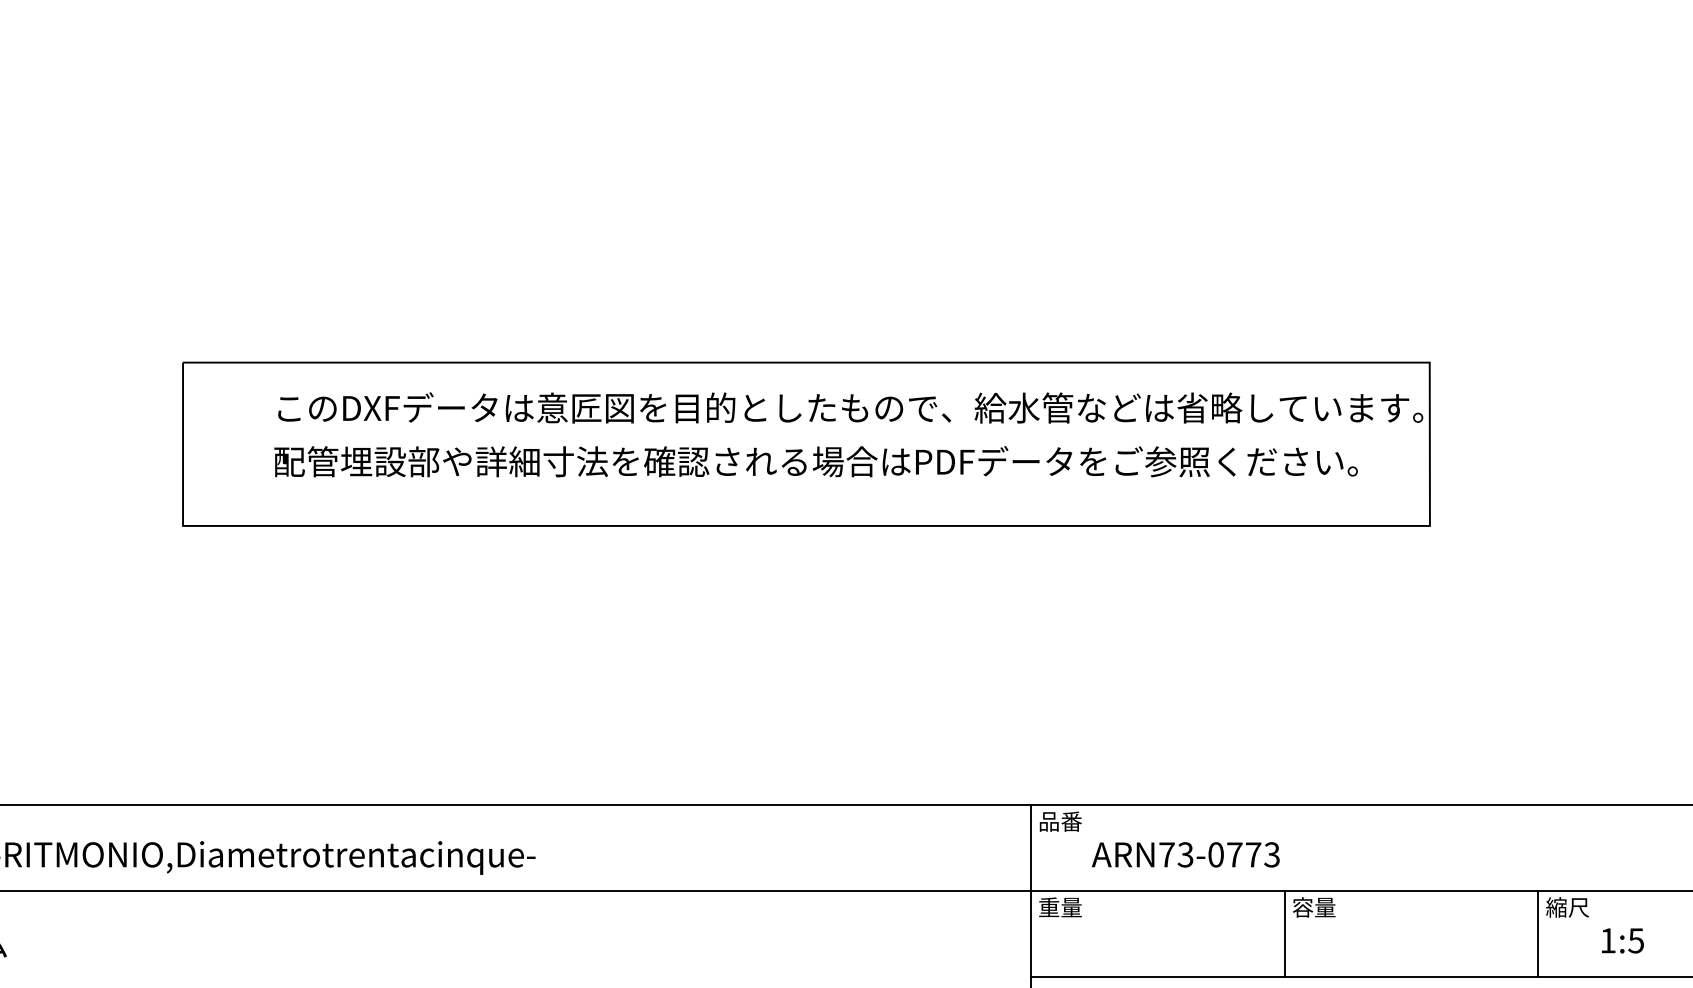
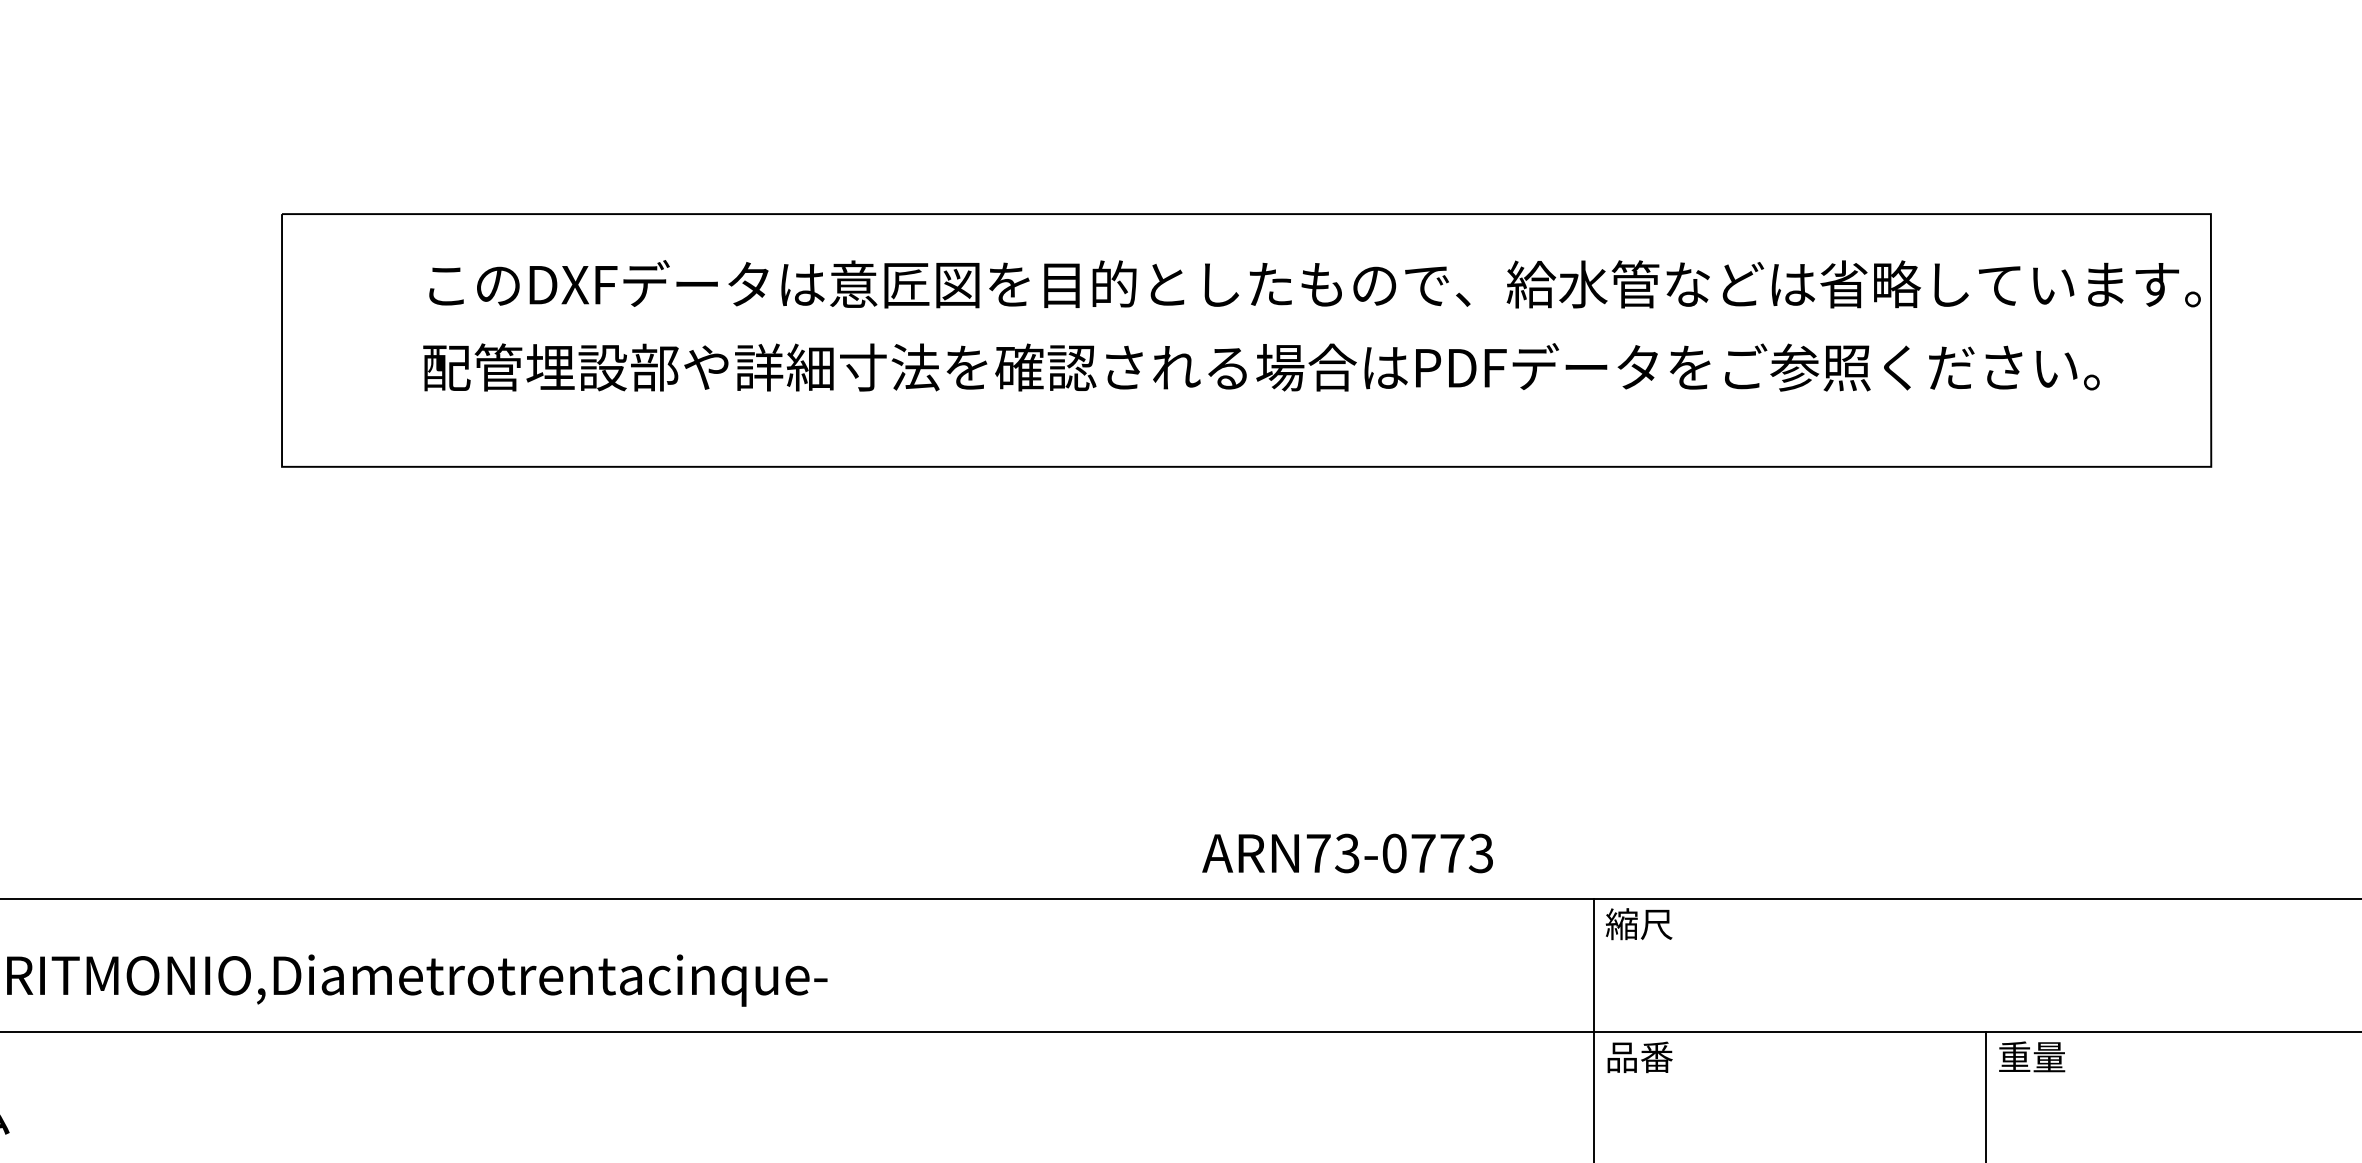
text: (1059, 821) -> (1638, 924), 品番 -> 縮尺
text: (1185, 854) -> (1347, 852), moved
text: (1060, 907) -> (1639, 1057), 重量 -> 品番
text: (1302, 907) -> (2014, 1057), 容量 -> 重量

